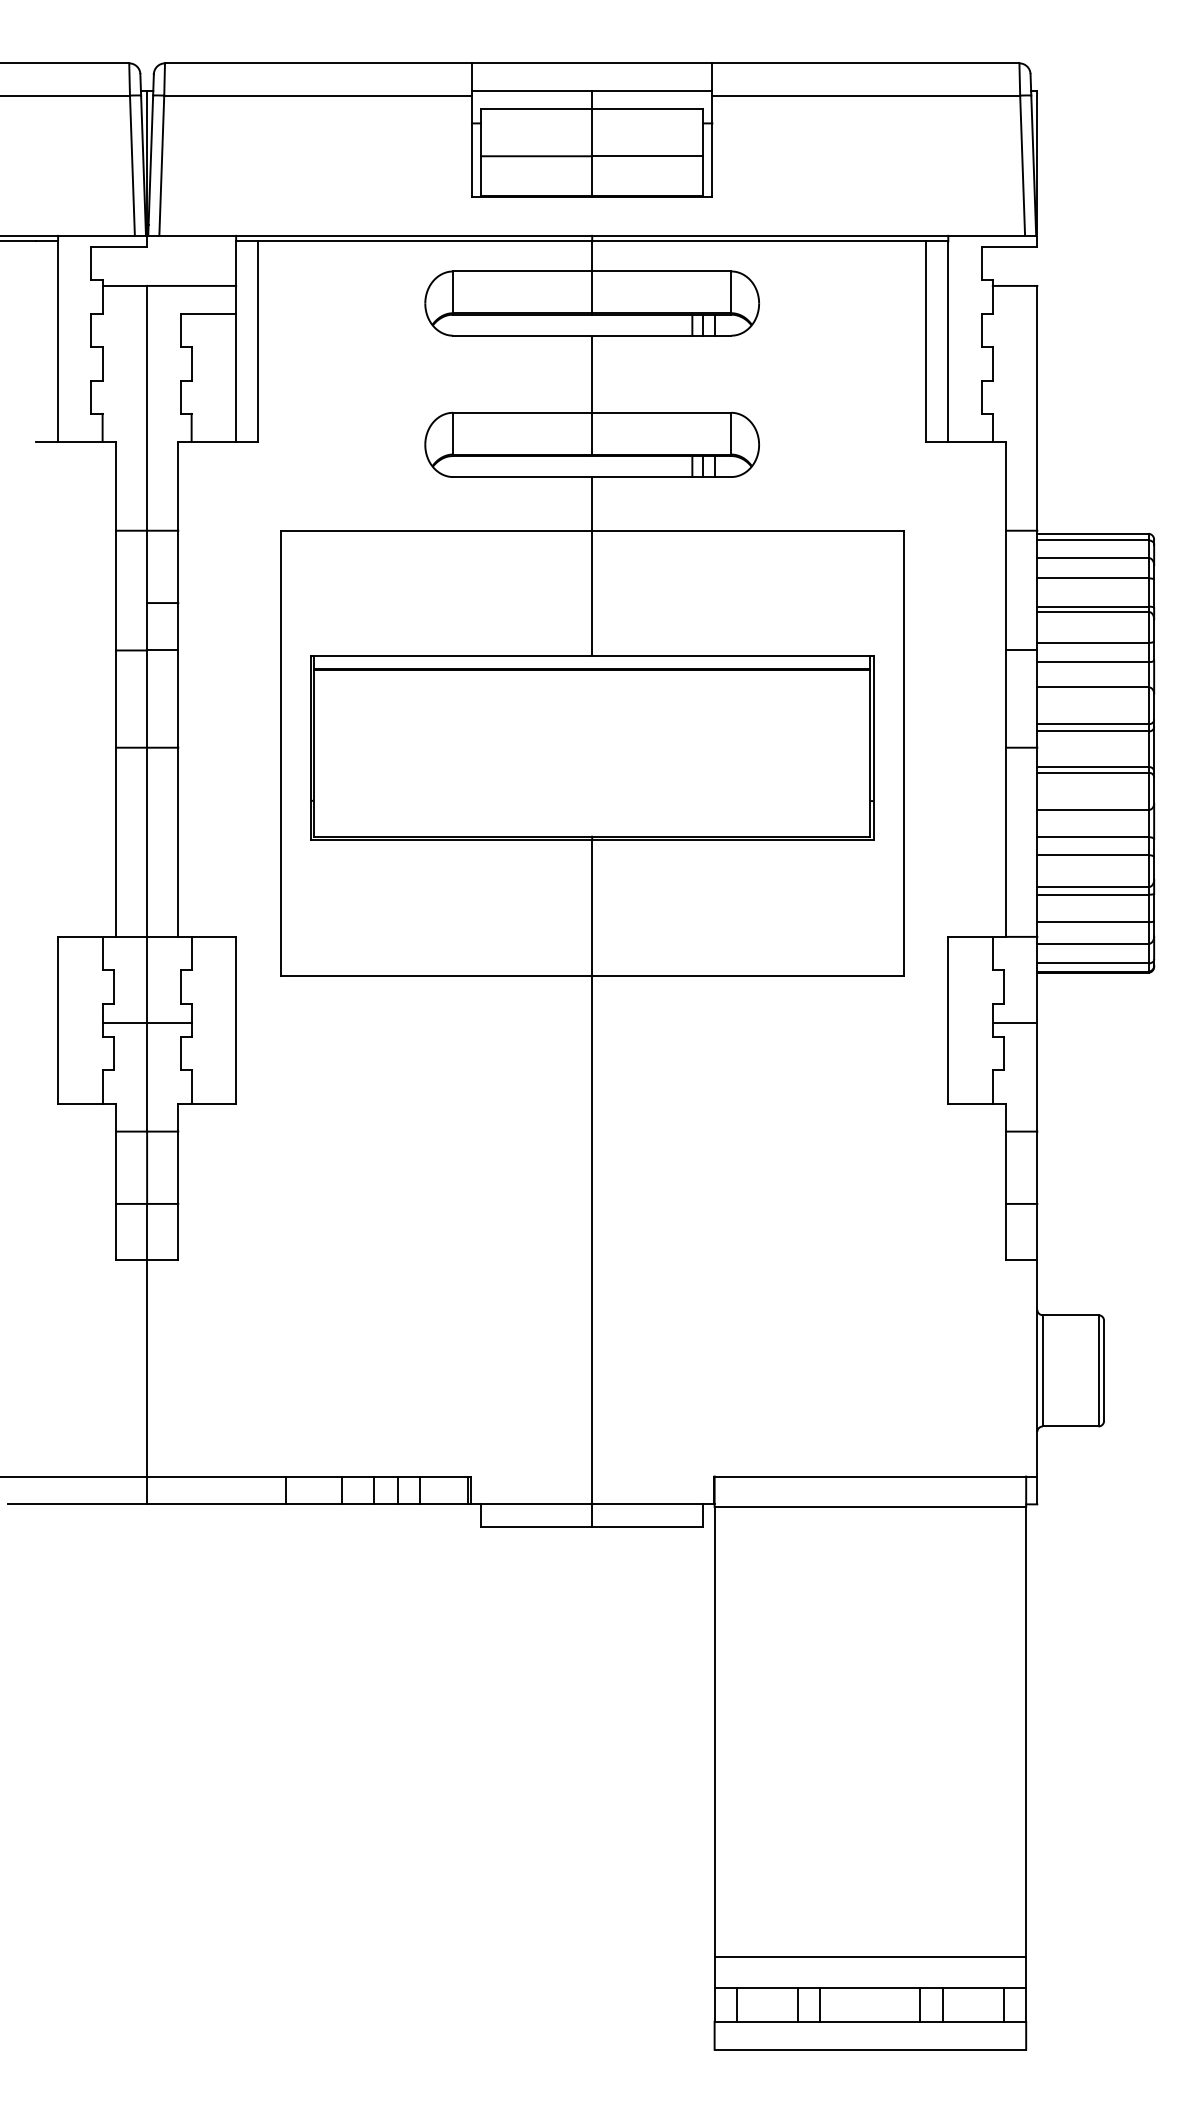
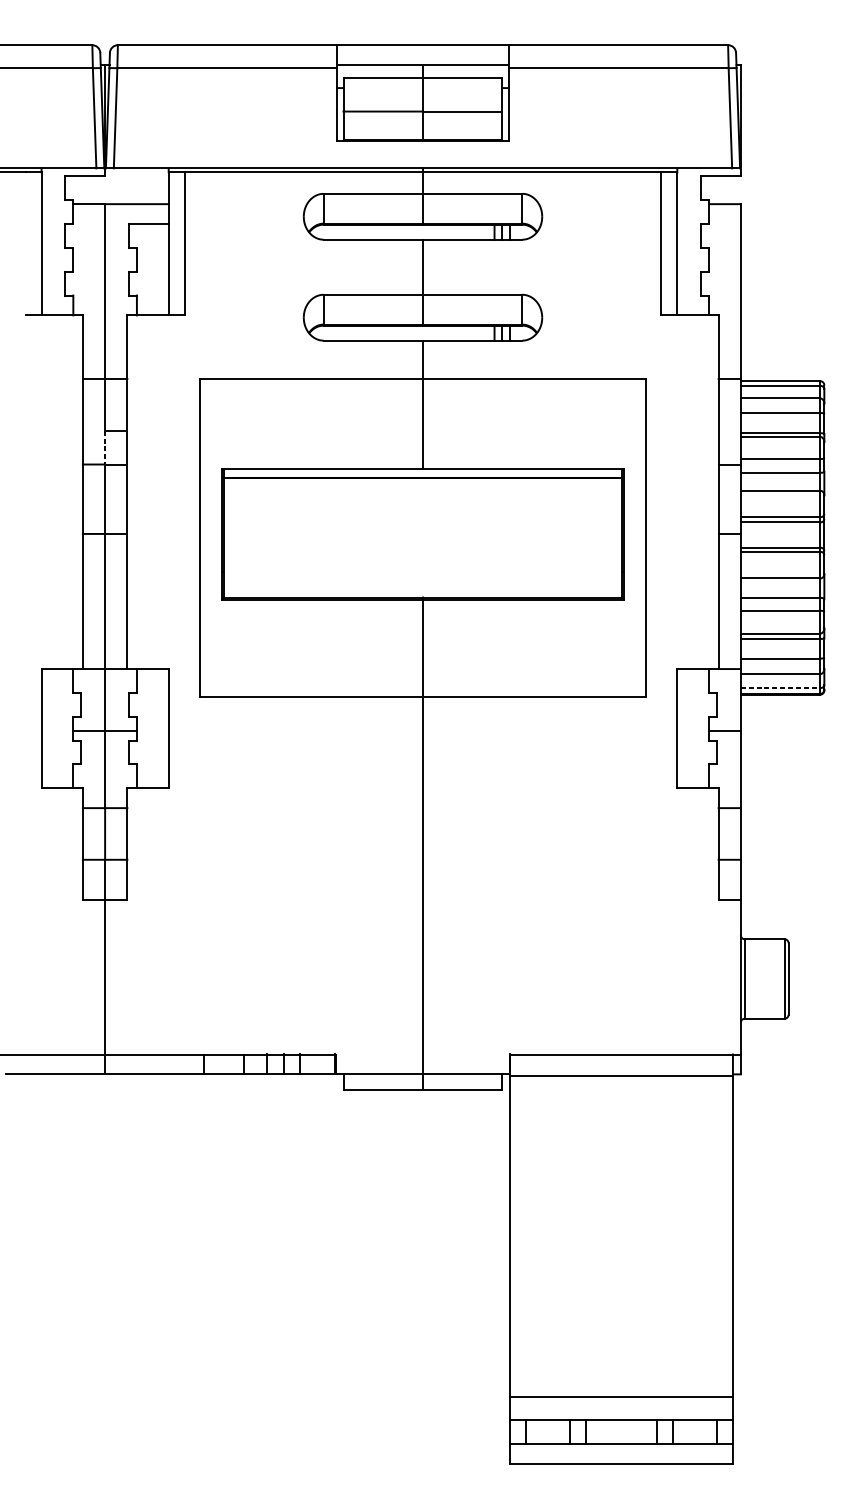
line: (147, 626) -> (105, 447), solid -> dashed
line: (1092, 963) -> (780, 688), solid -> dashed

